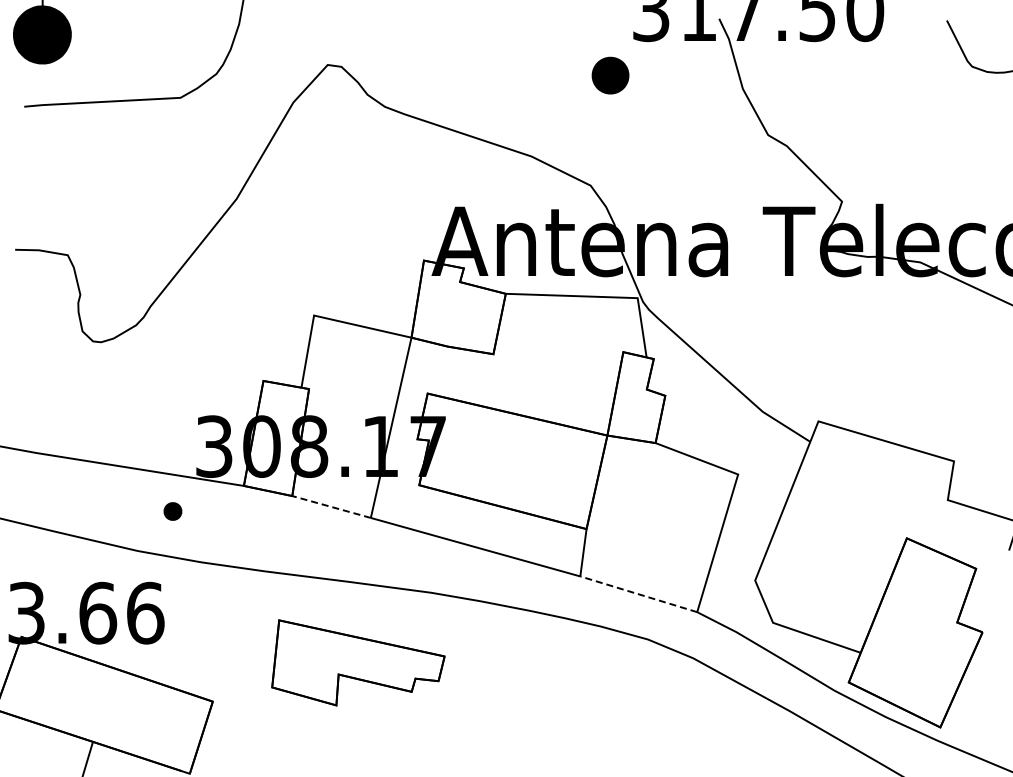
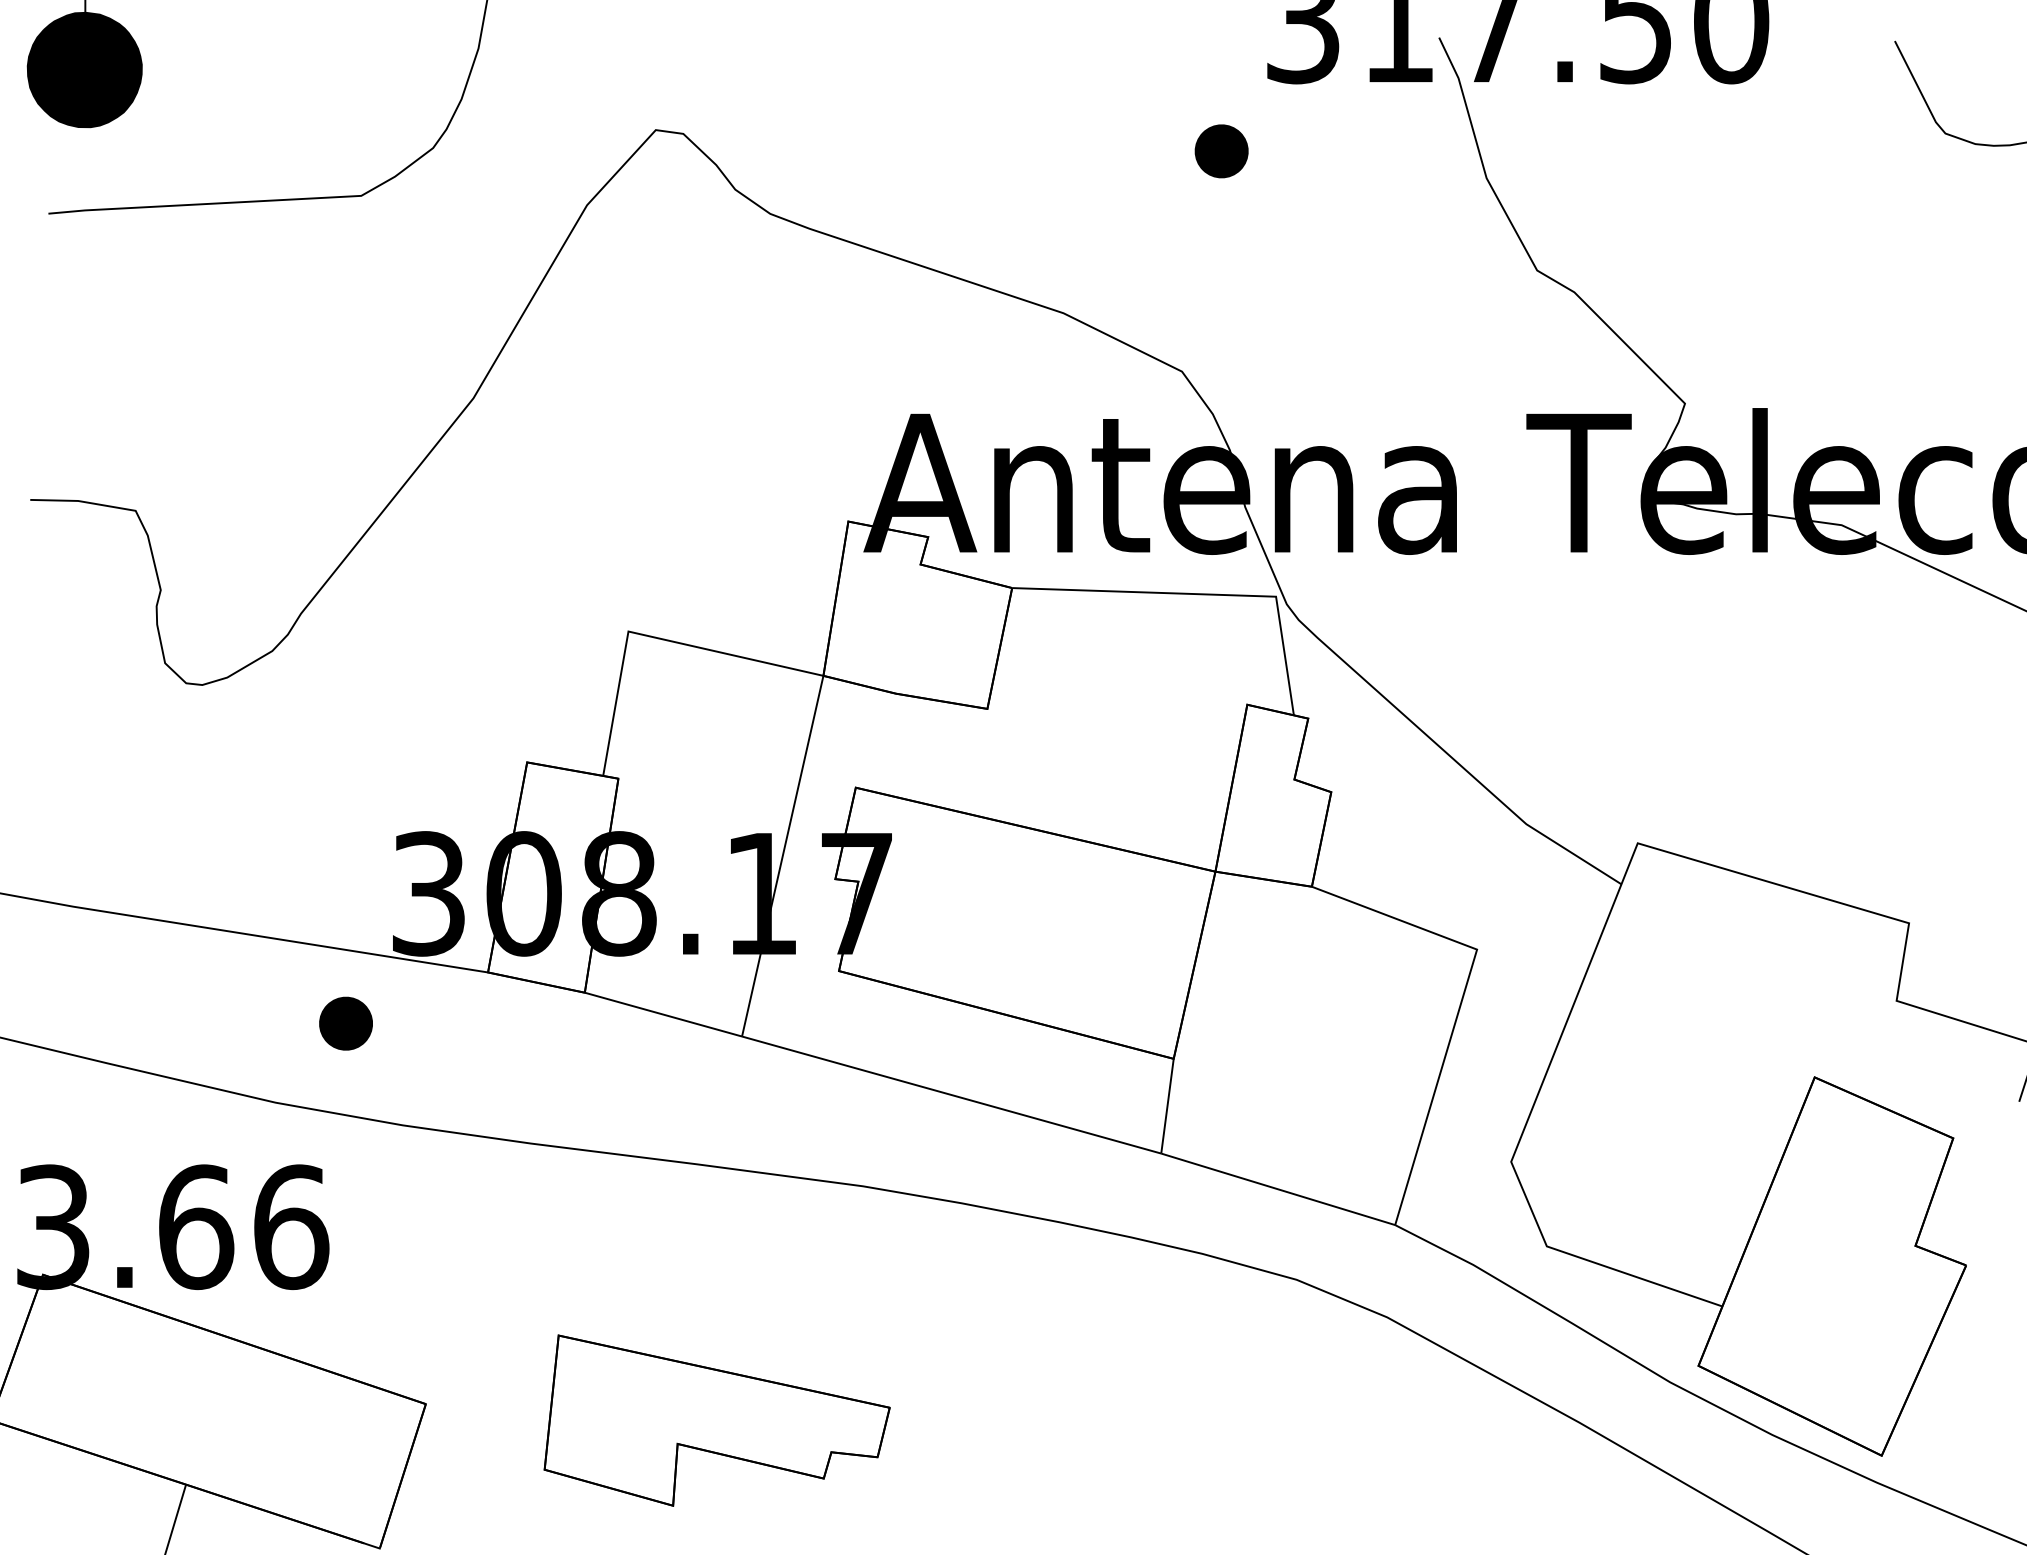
part: (610, 75) -> (1221, 151), size x0.71
line: (331, 506) -> (663, 1013), dashed -> solid
part: (172, 511) -> (345, 1023), size x1.43
line: (638, 594) -> (1277, 1189), dashed -> solid
part: (358, 662) -> (717, 1419), moved

